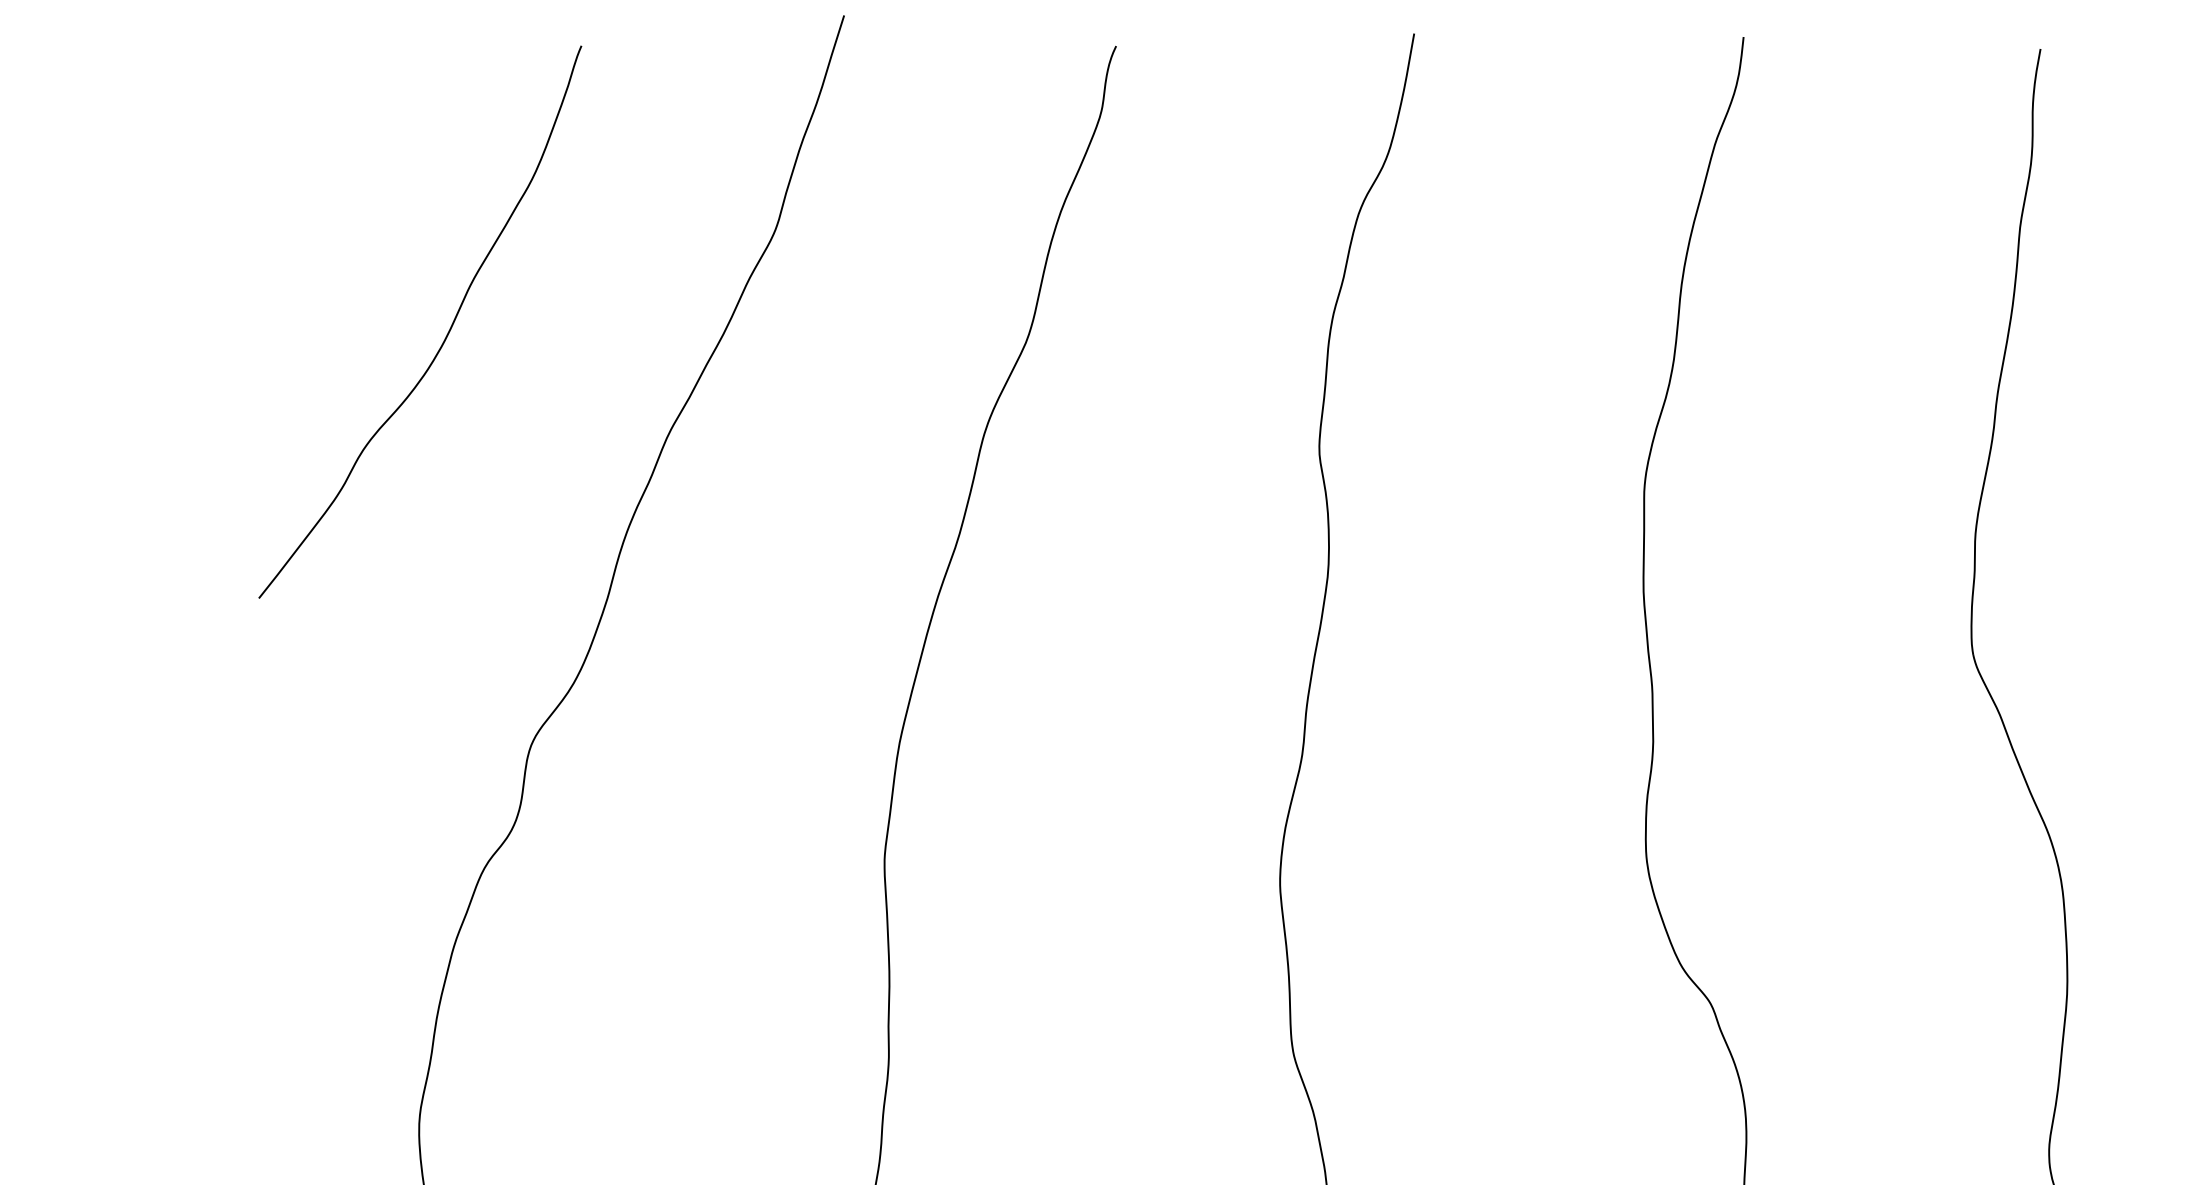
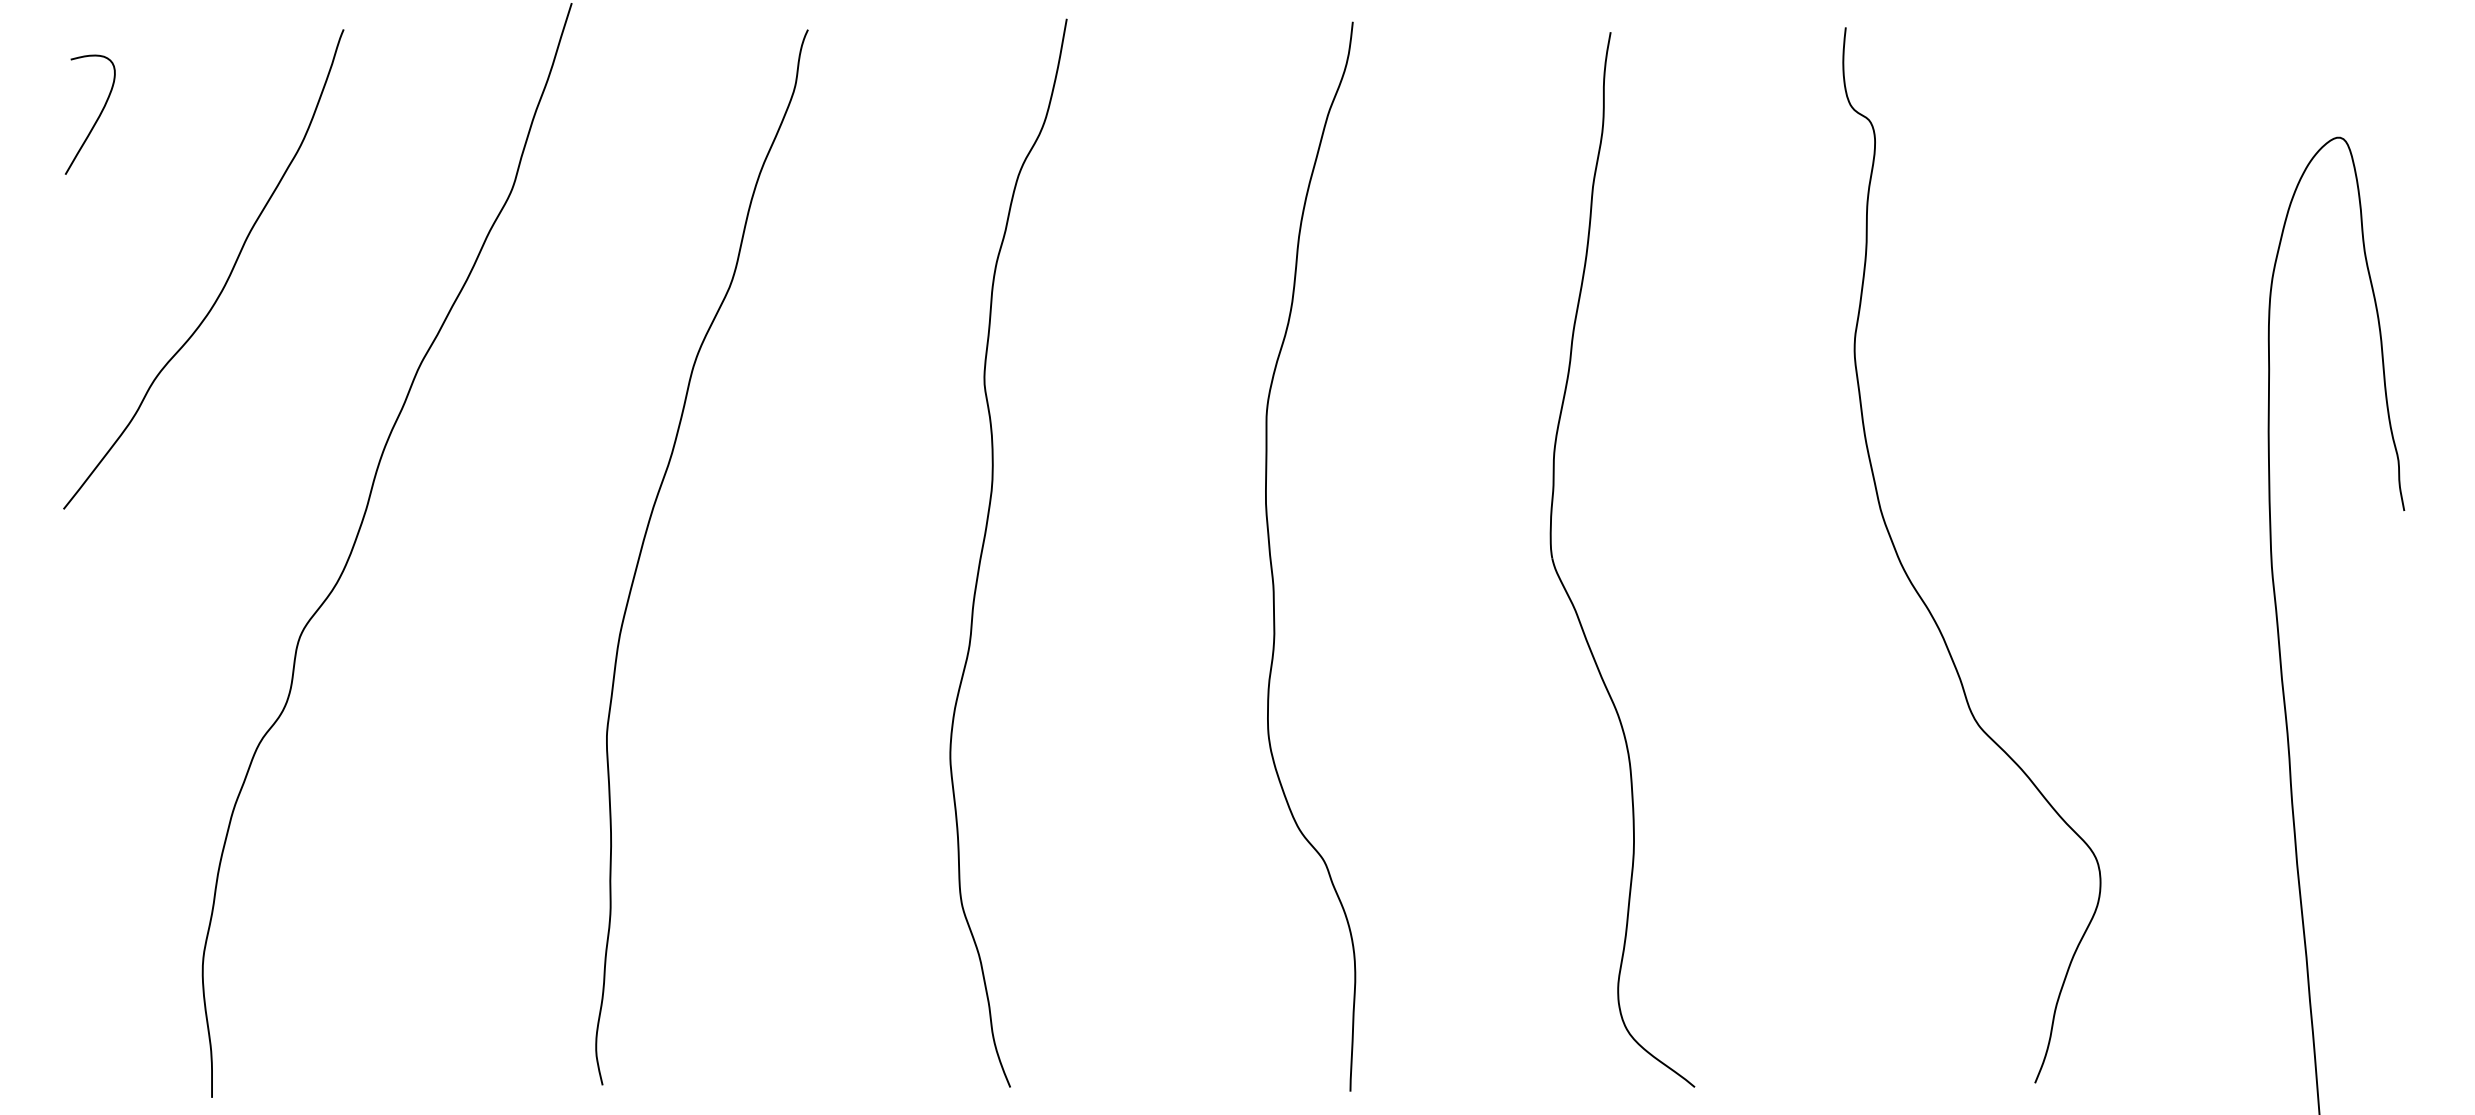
curve: (297, 147) -> (97, 117), added

